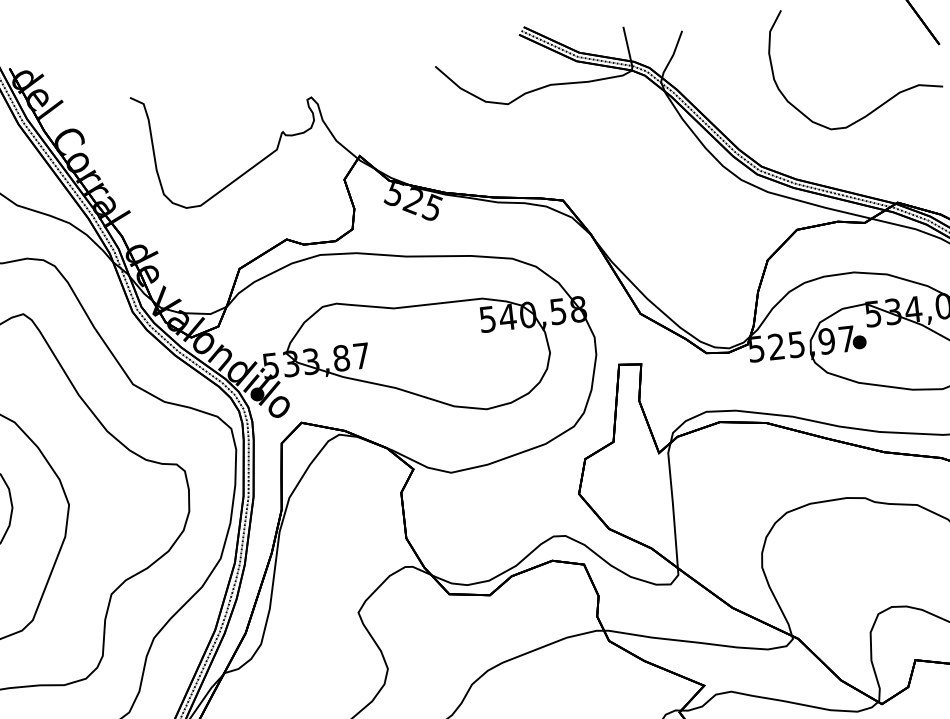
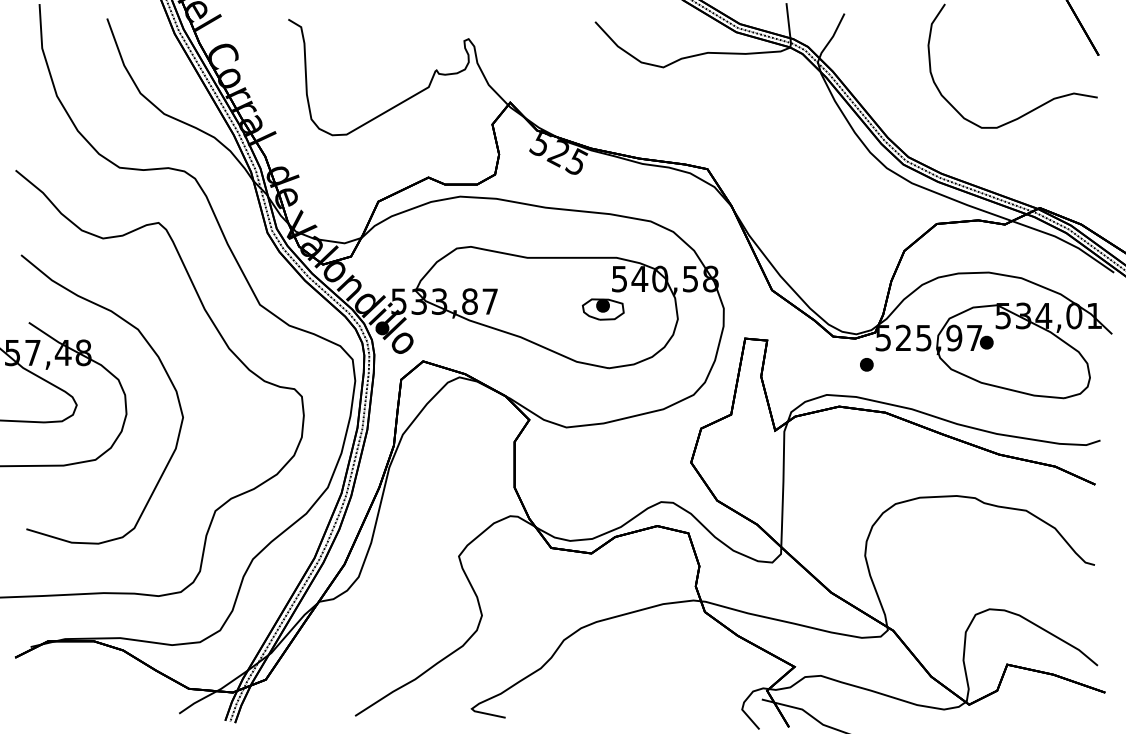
part: (474, 351) -> (602, 309), added
part: (742, 377) -> (866, 364), added

